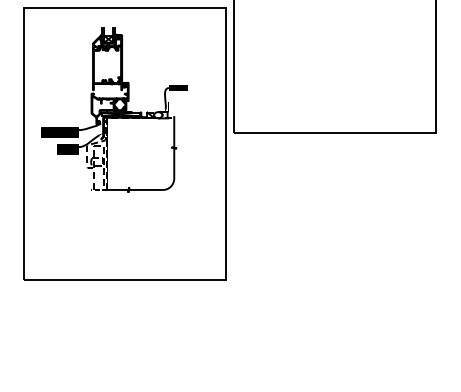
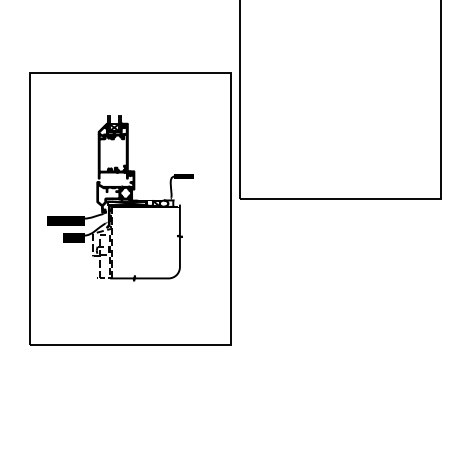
part: (114, 110) -> (120, 198), moved

